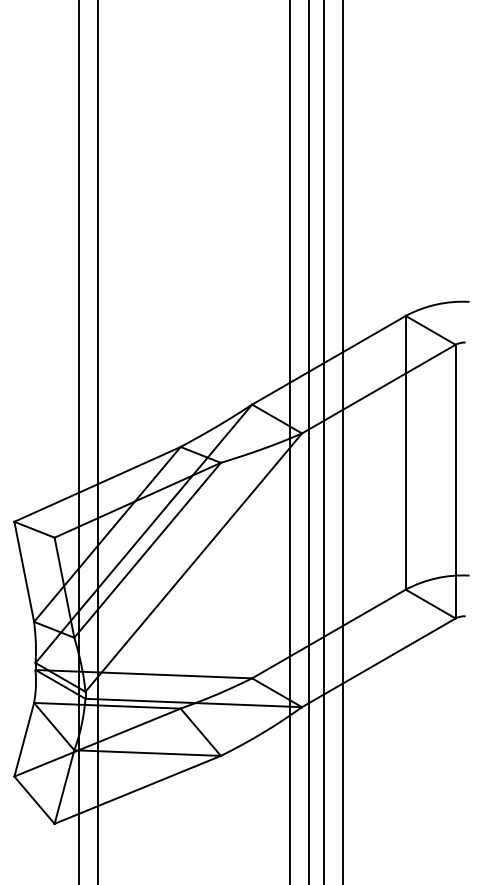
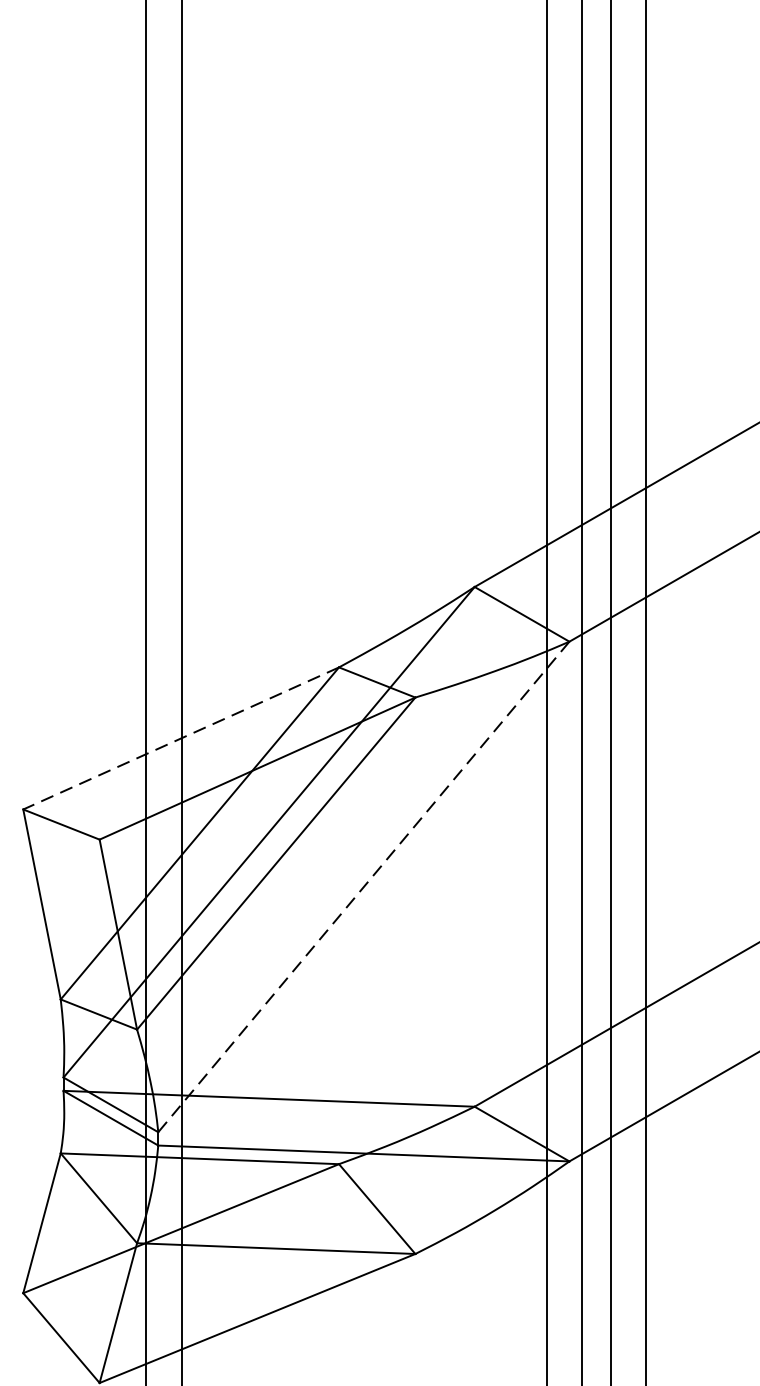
line: (97, 484) -> (181, 738), solid -> dashed
line: (193, 562) -> (363, 886), solid -> dashed

